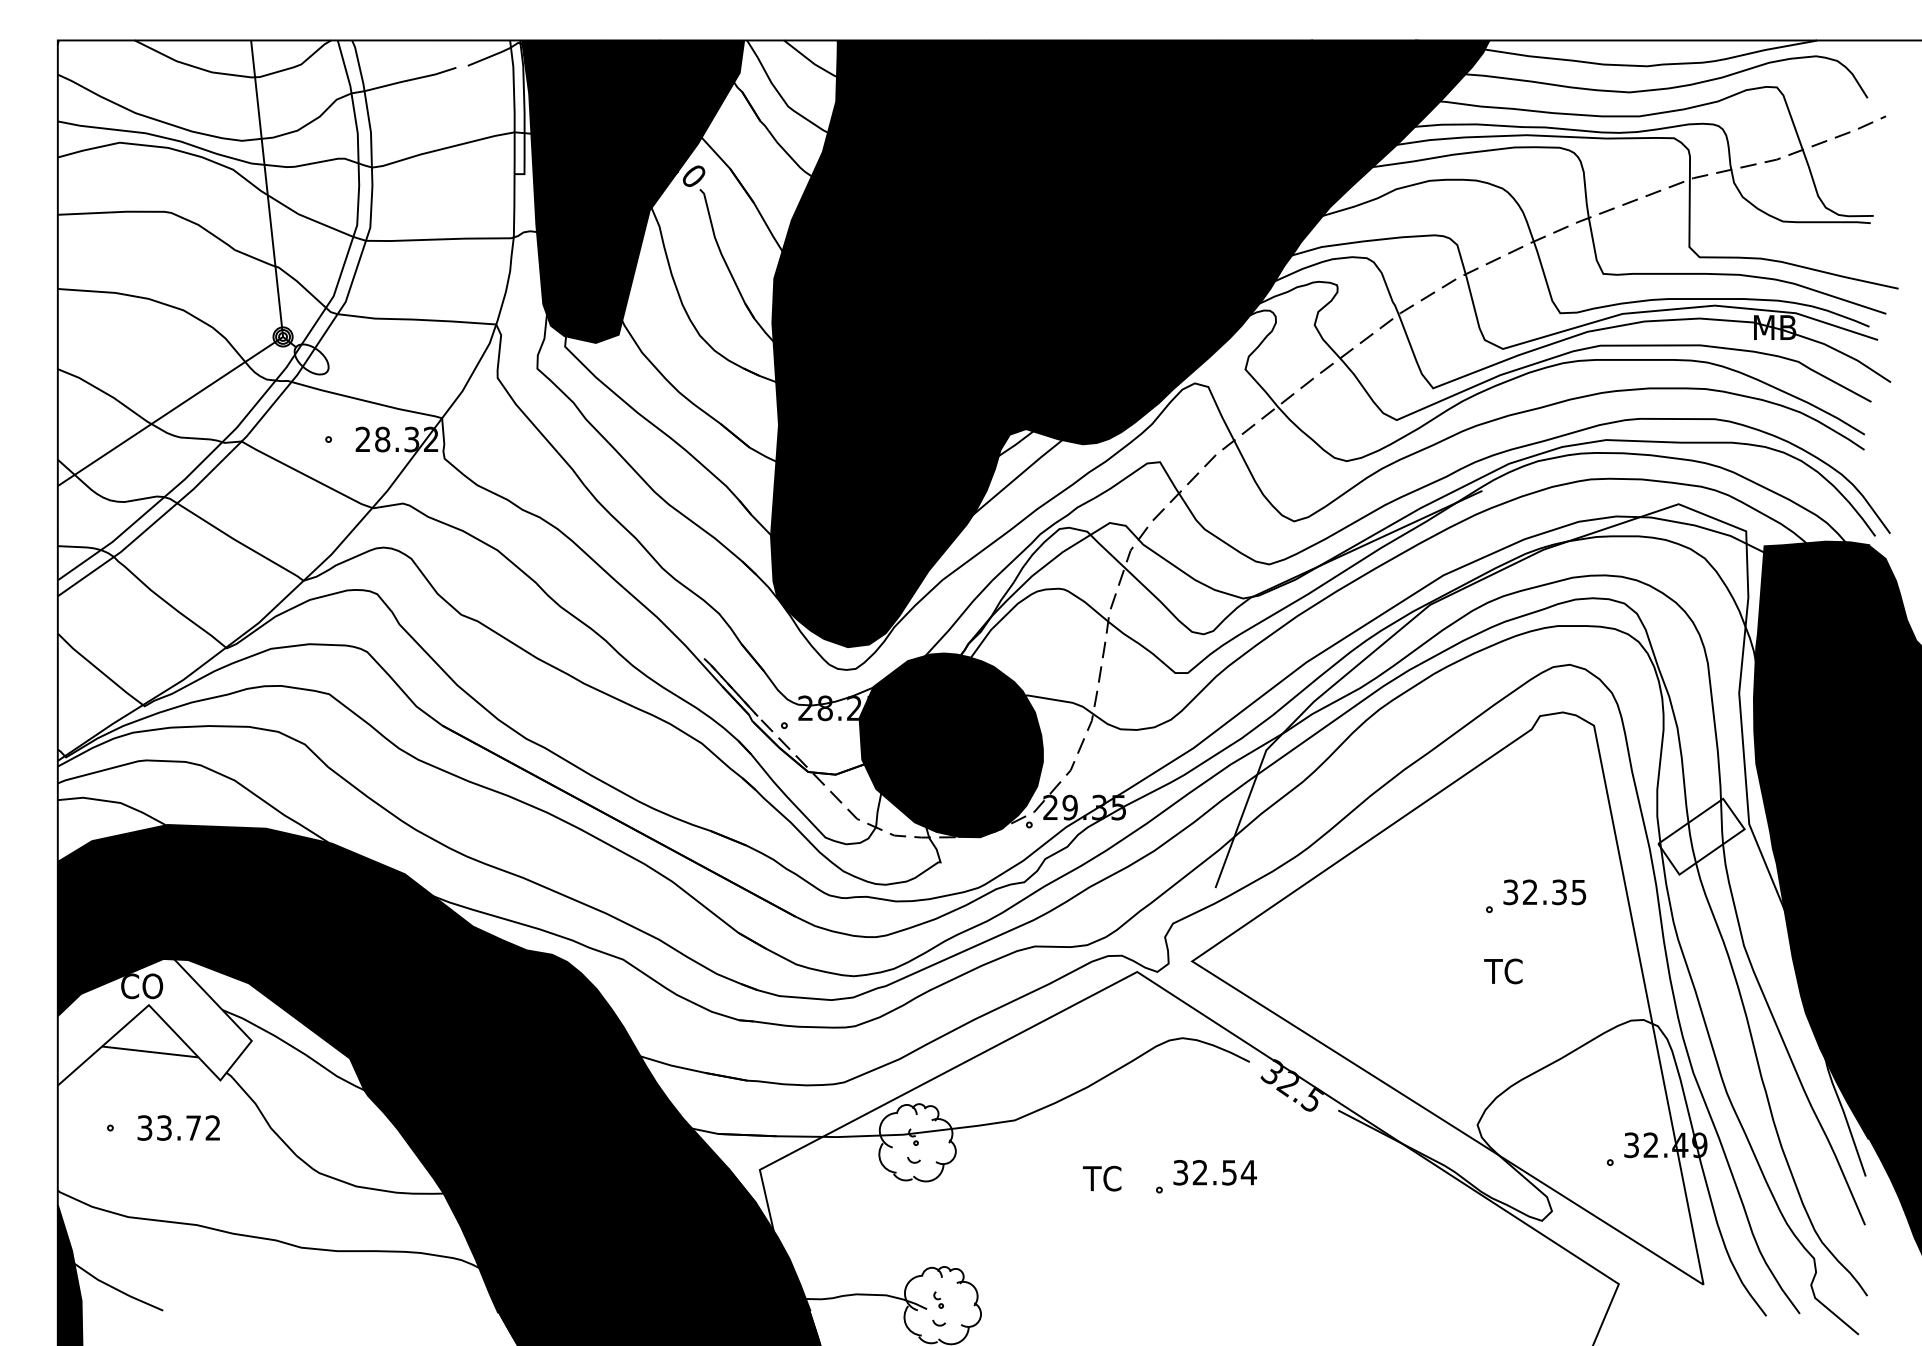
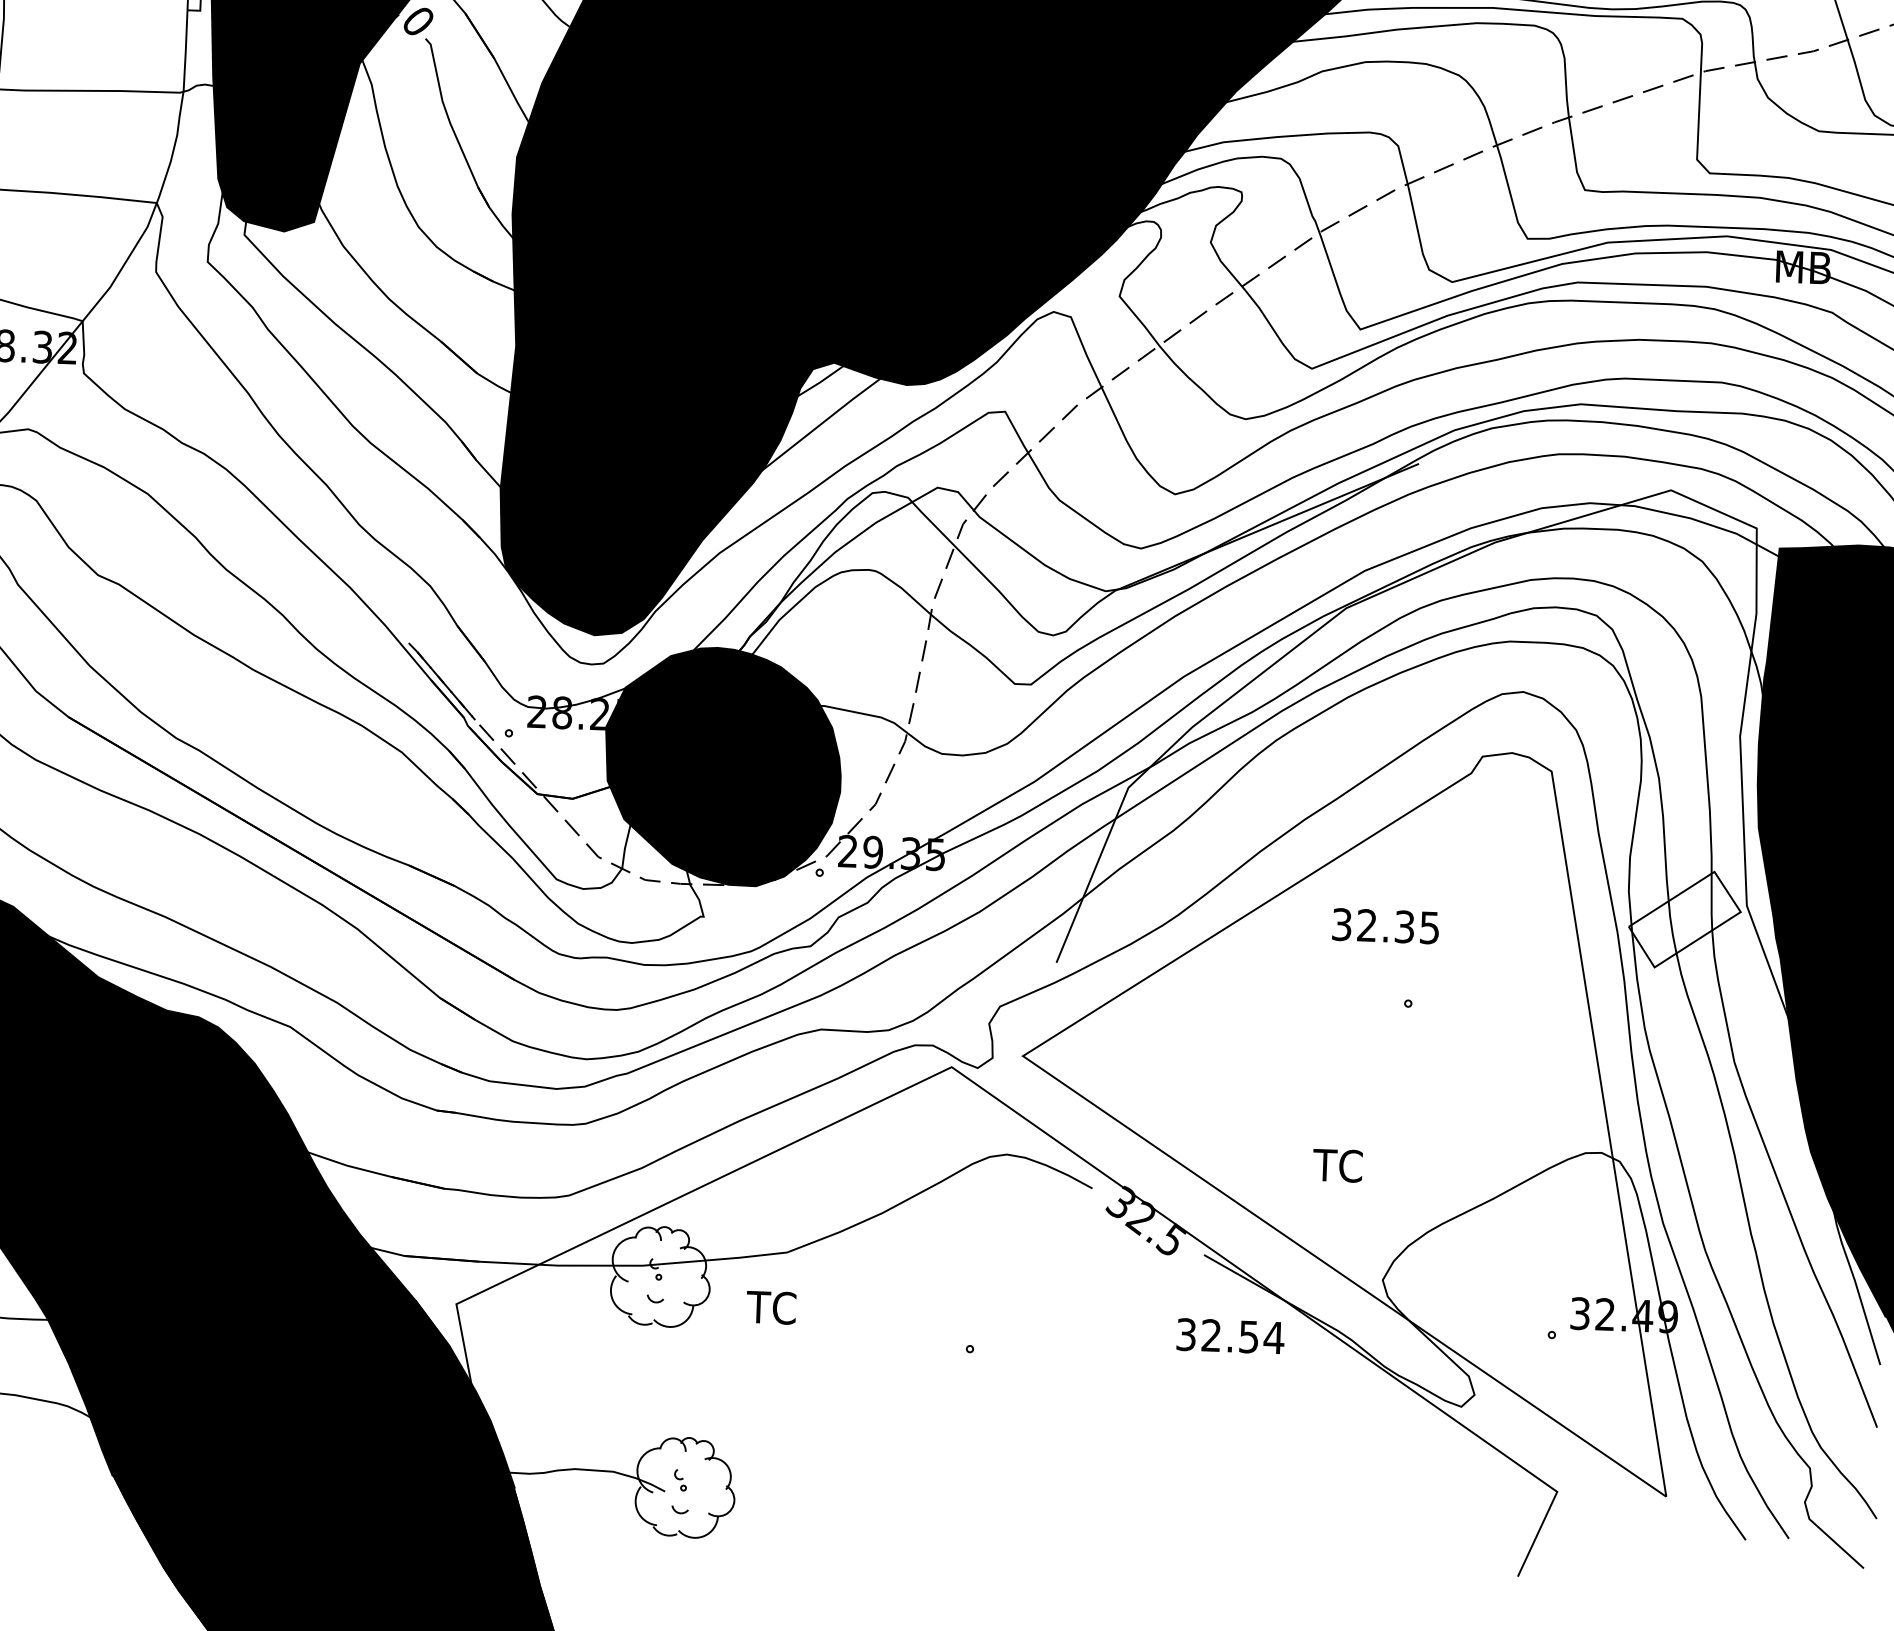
text: (1544, 892) -> (1385, 926), moved
text: (1503, 971) -> (1337, 1165), moved
text: (1214, 1172) -> (1229, 1335), moved
text: (1102, 1178) -> (771, 1307), moved

